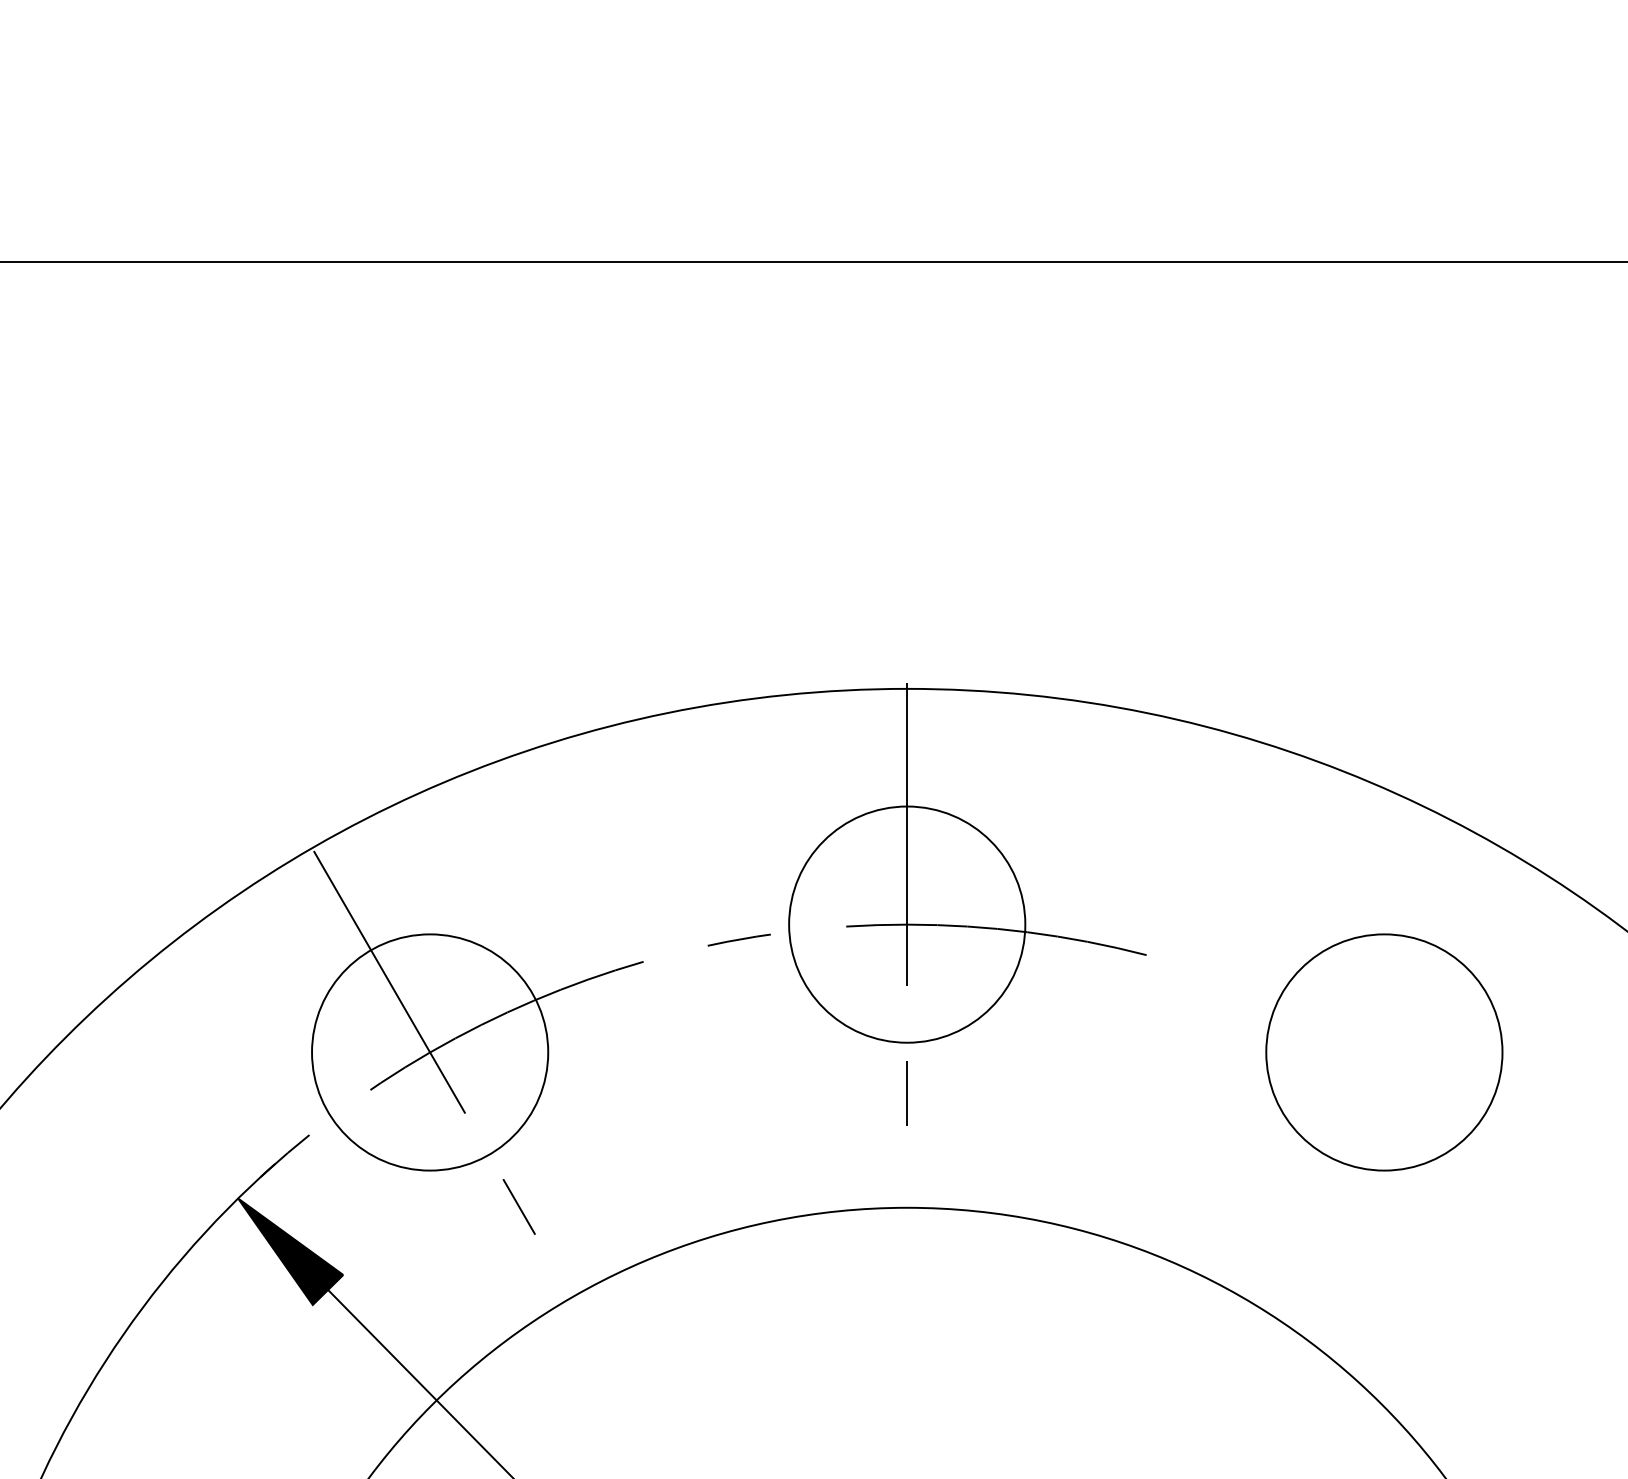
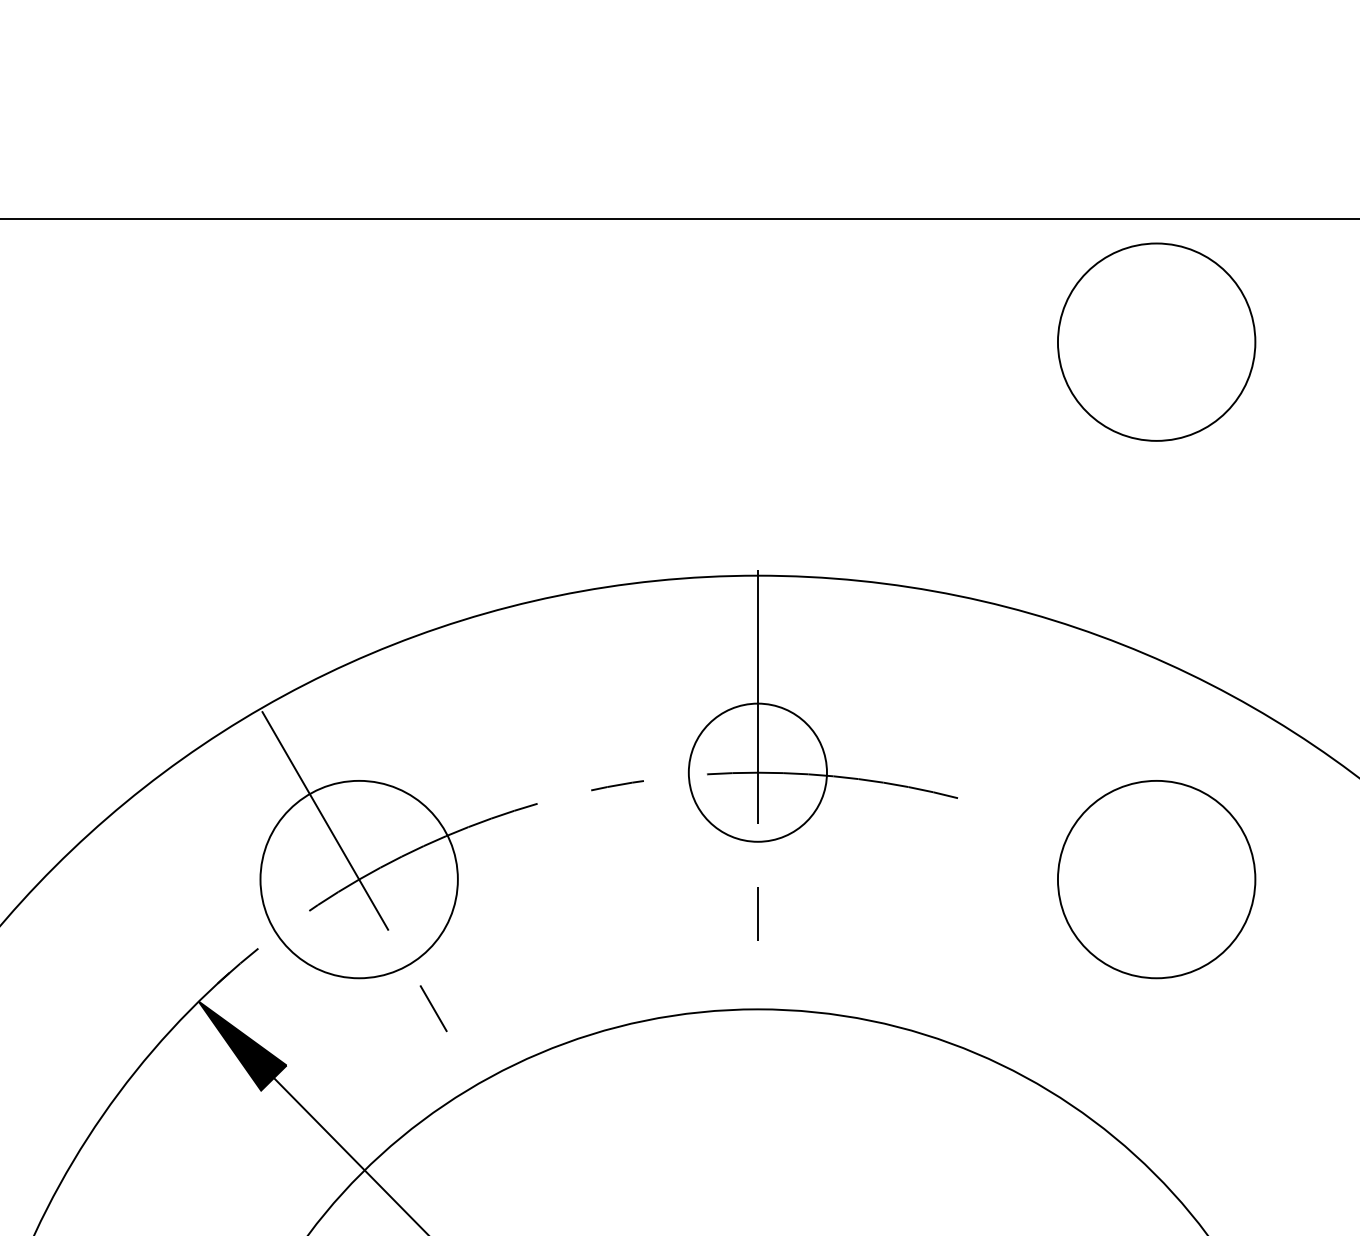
circle: (1384, 409) -> (1156, 342), added
circle: (907, 924) -> (758, 772), size x0.7

